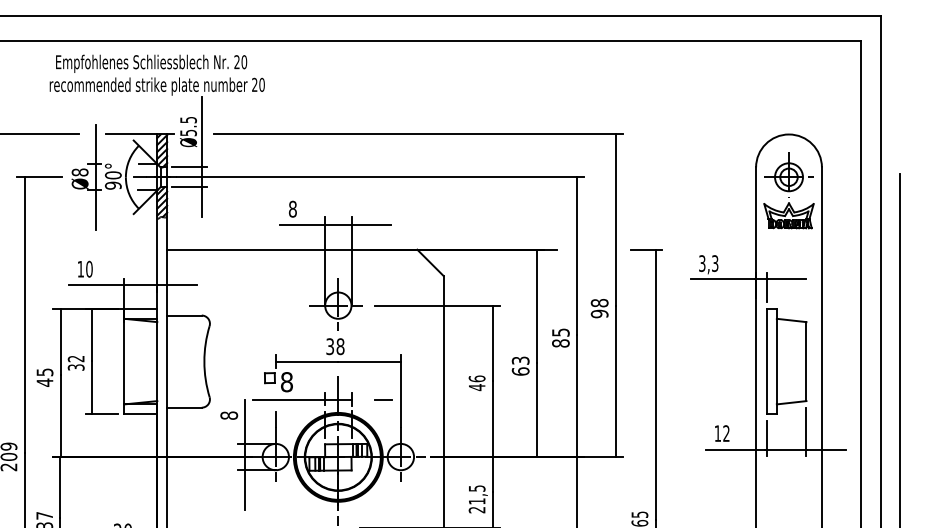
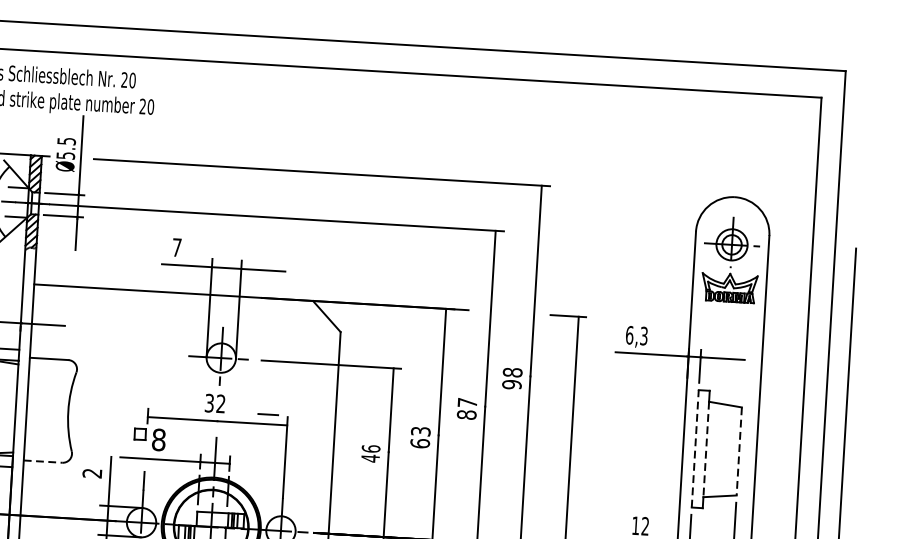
text: (292, 208) -> (176, 246), 8 -> 7
text: (702, 263) -> (629, 335), 3,3 -> 6,3
text: (560, 332) -> (467, 402), 85 -> 87
text: (340, 346) -> (220, 403), 38 -> 32
line: (766, 361) -> (694, 448), solid -> dashed
line: (776, 361) -> (705, 449), solid -> dashed
line: (806, 362) -> (739, 452), solid -> dashed
line: (383, 399) -> (268, 414), moved
line: (184, 407) -> (43, 461), solid -> dashed
text: (229, 415) -> (92, 473), 8 -> 2

